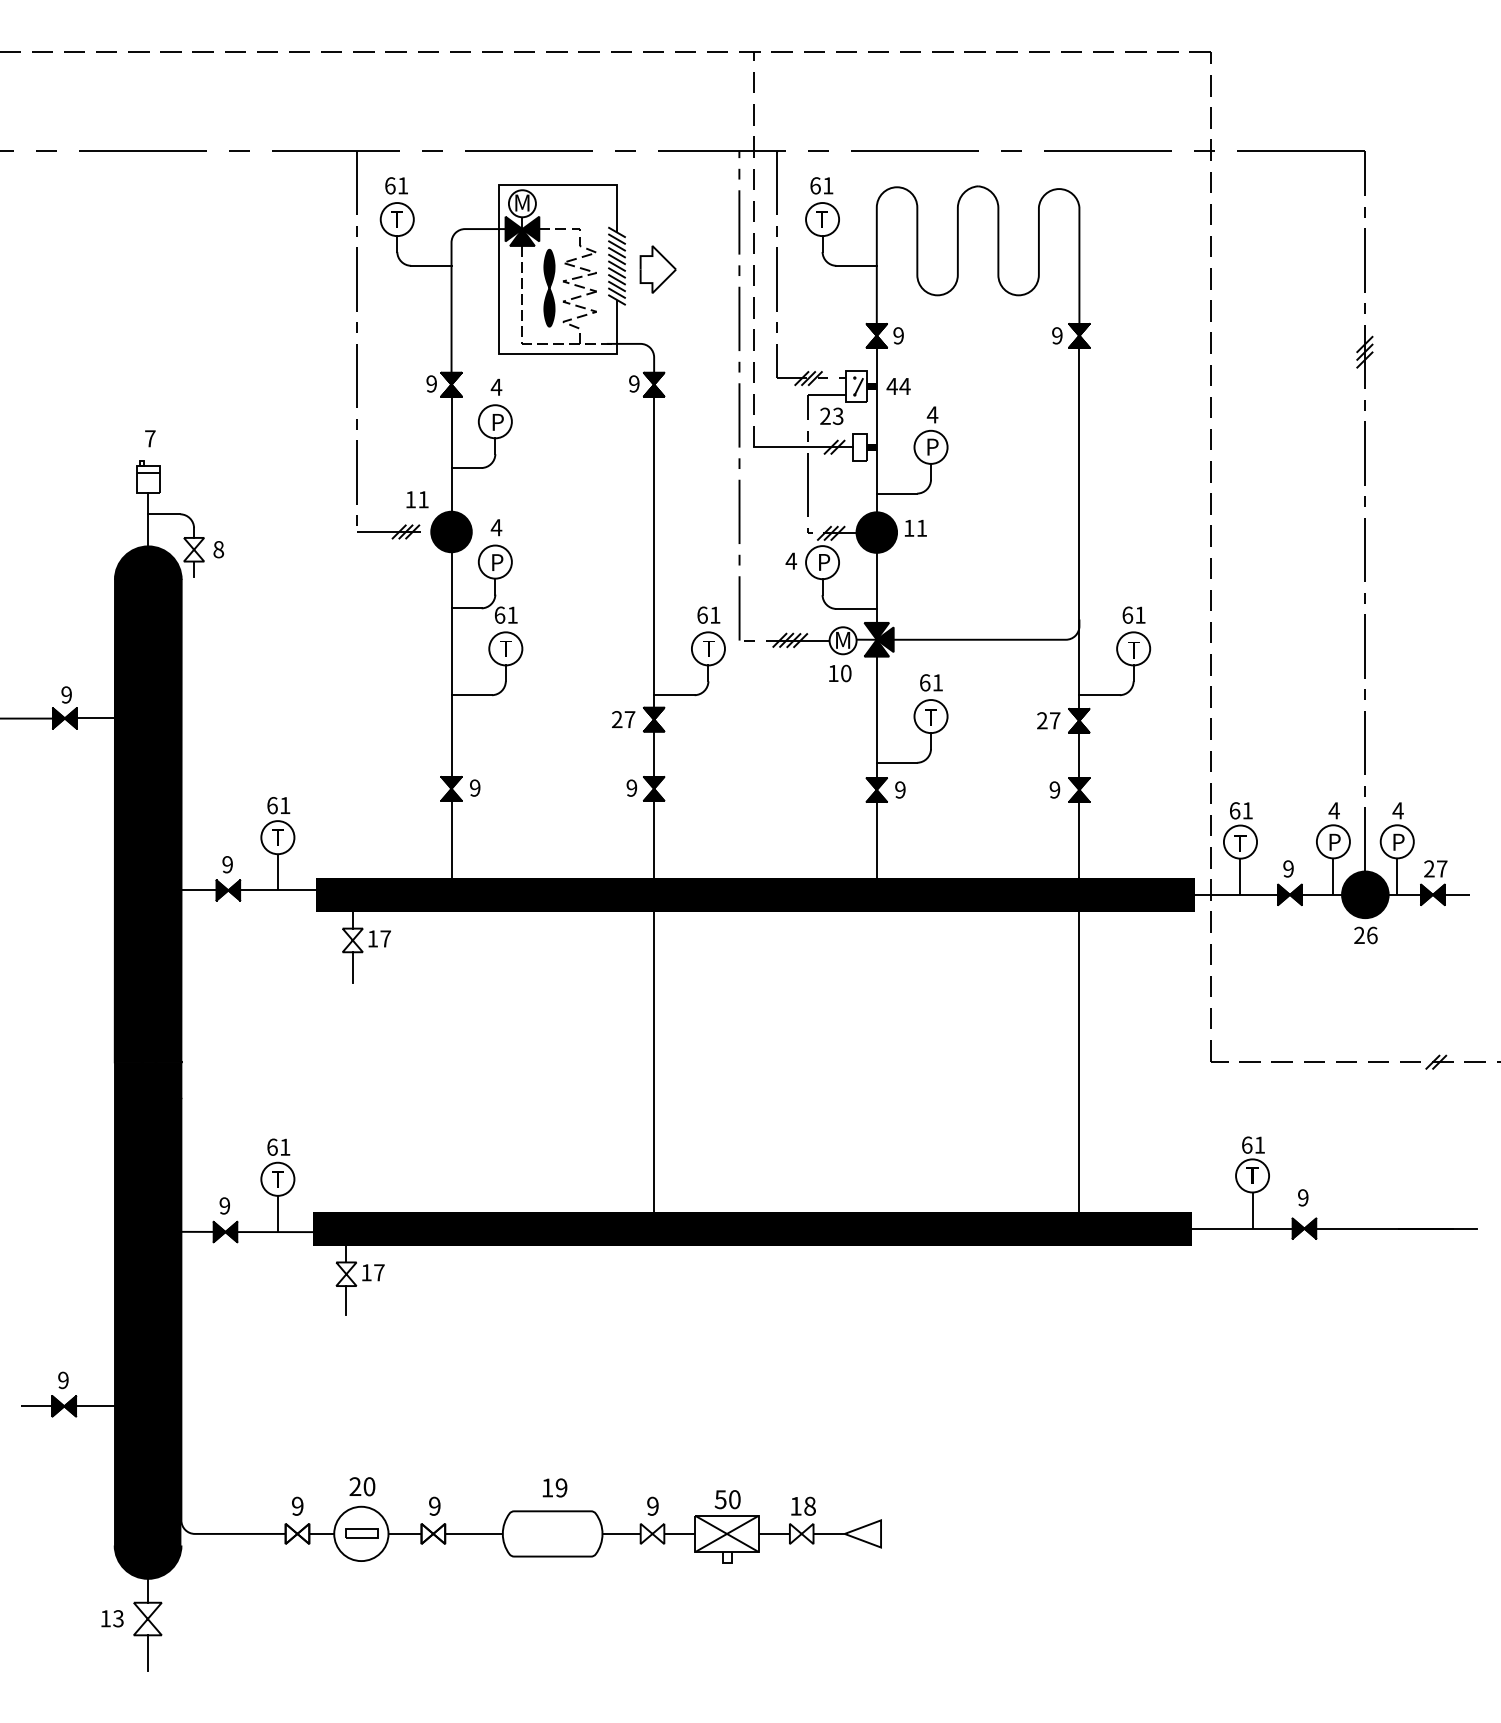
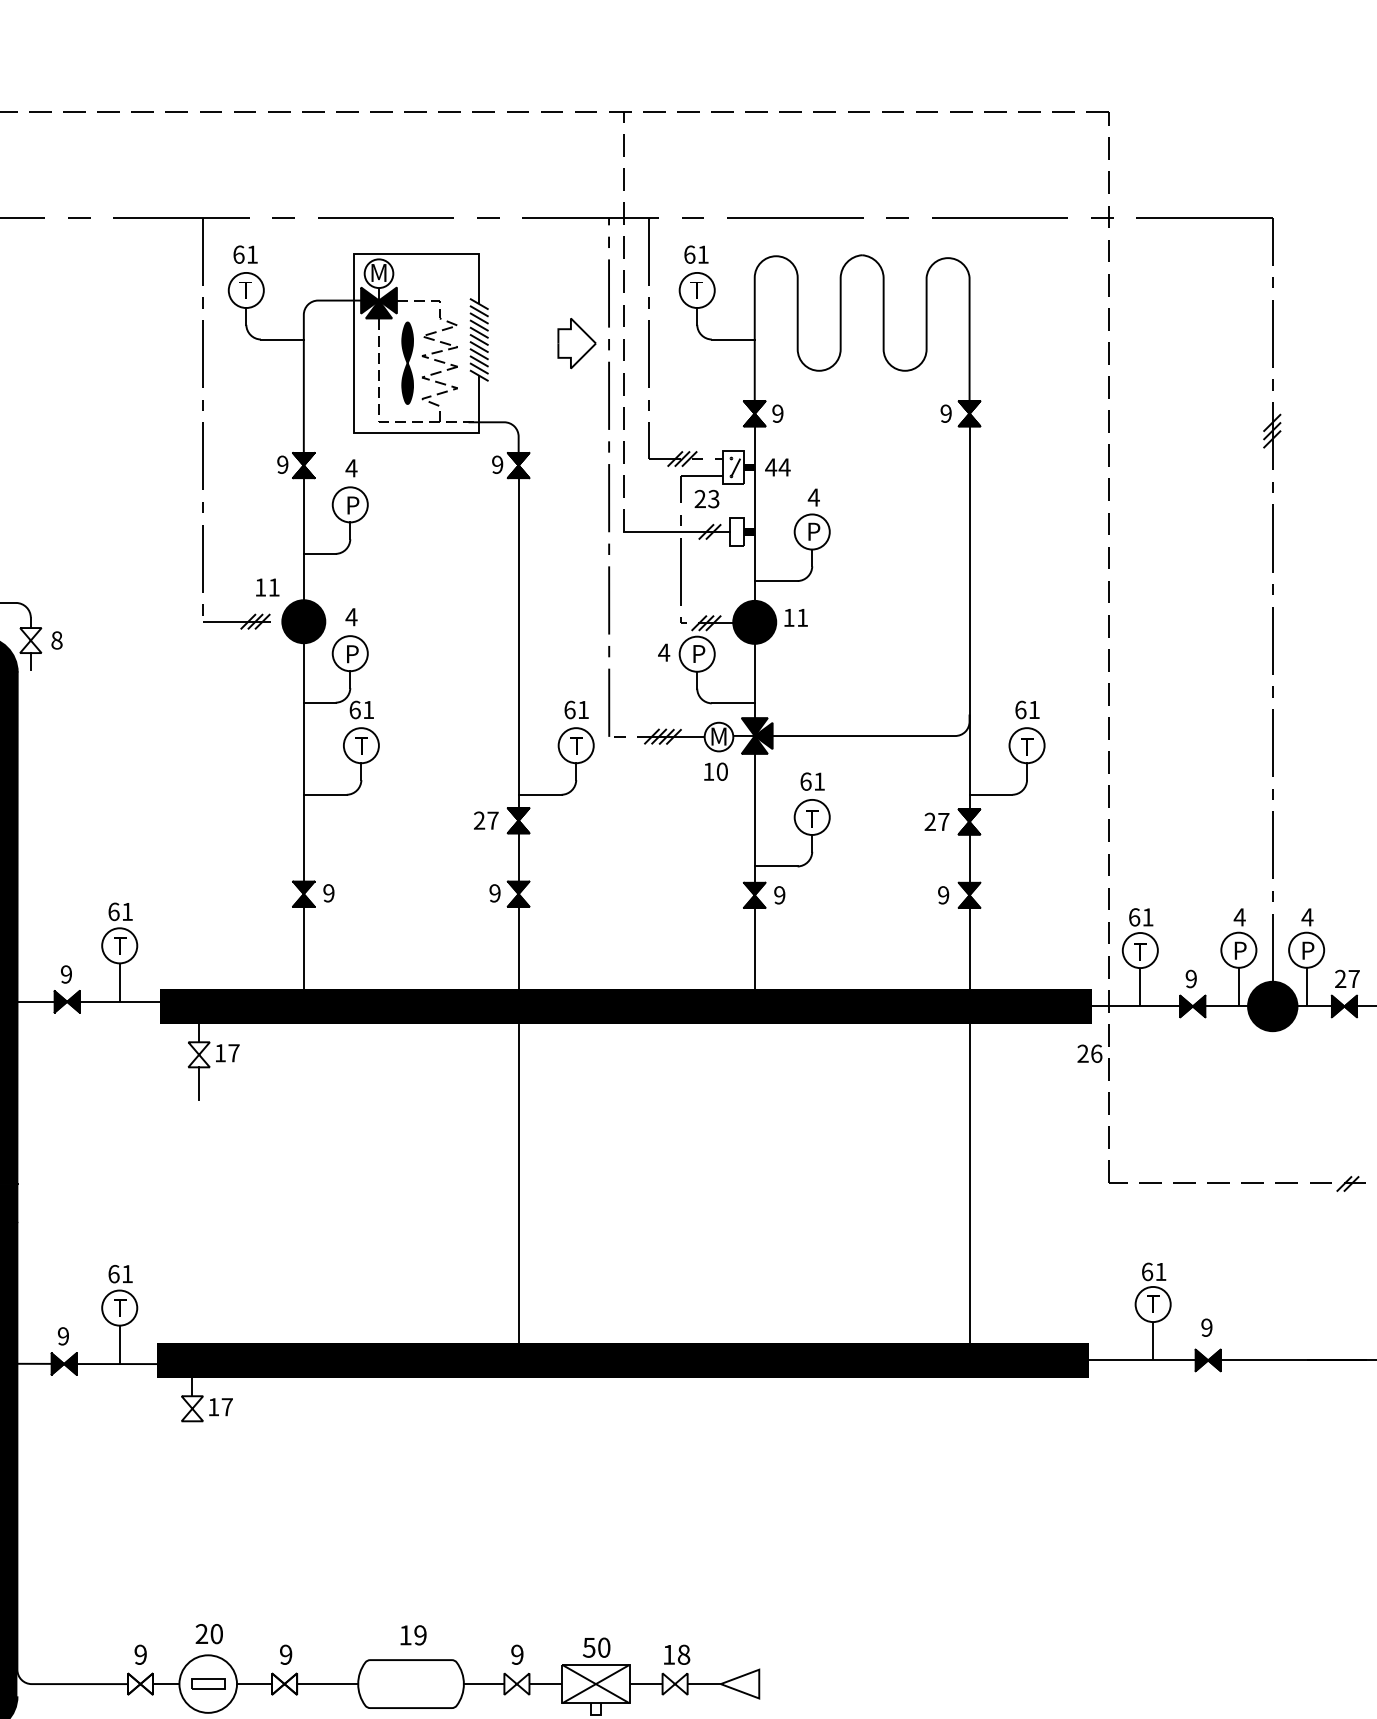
part: (657, 269) -> (576, 343), moved
text: (1365, 935) -> (1089, 1053), moved
line: (346, 1300) -> (192, 1436), removed

